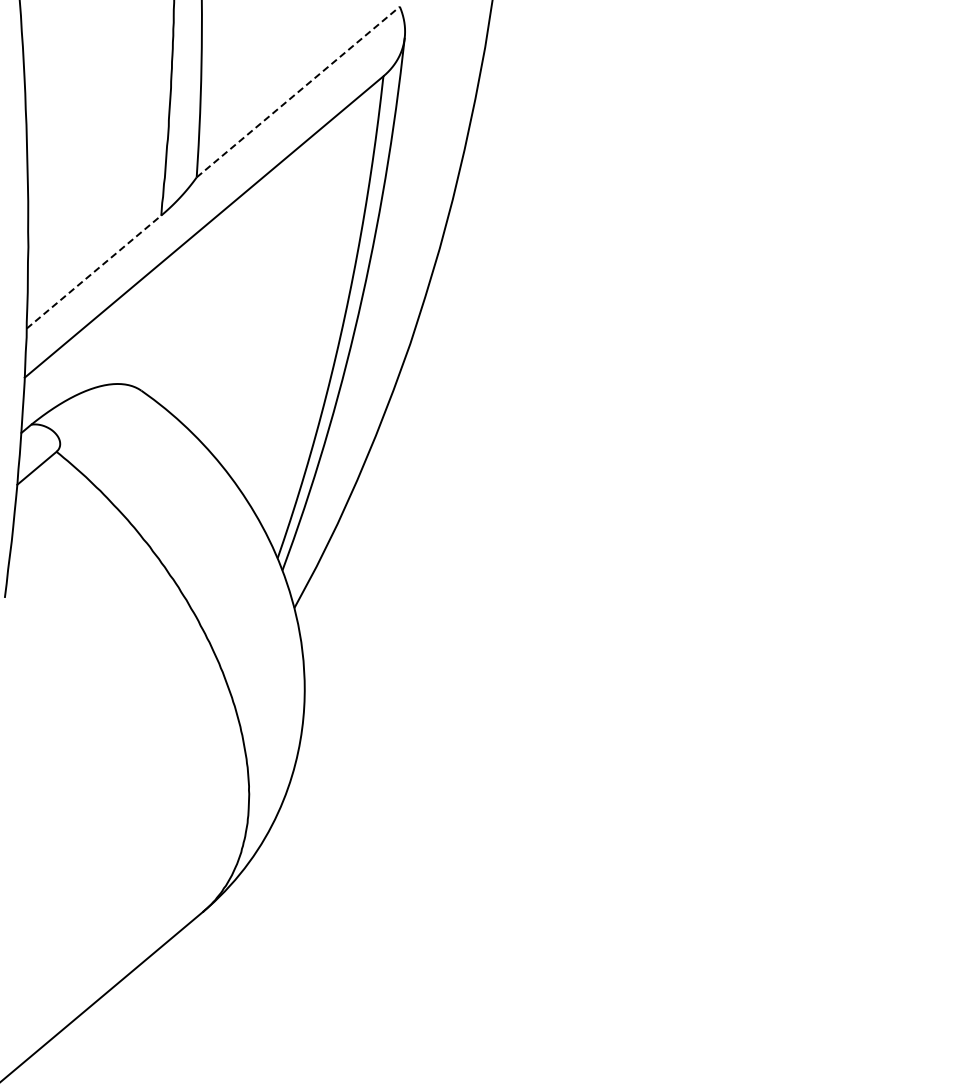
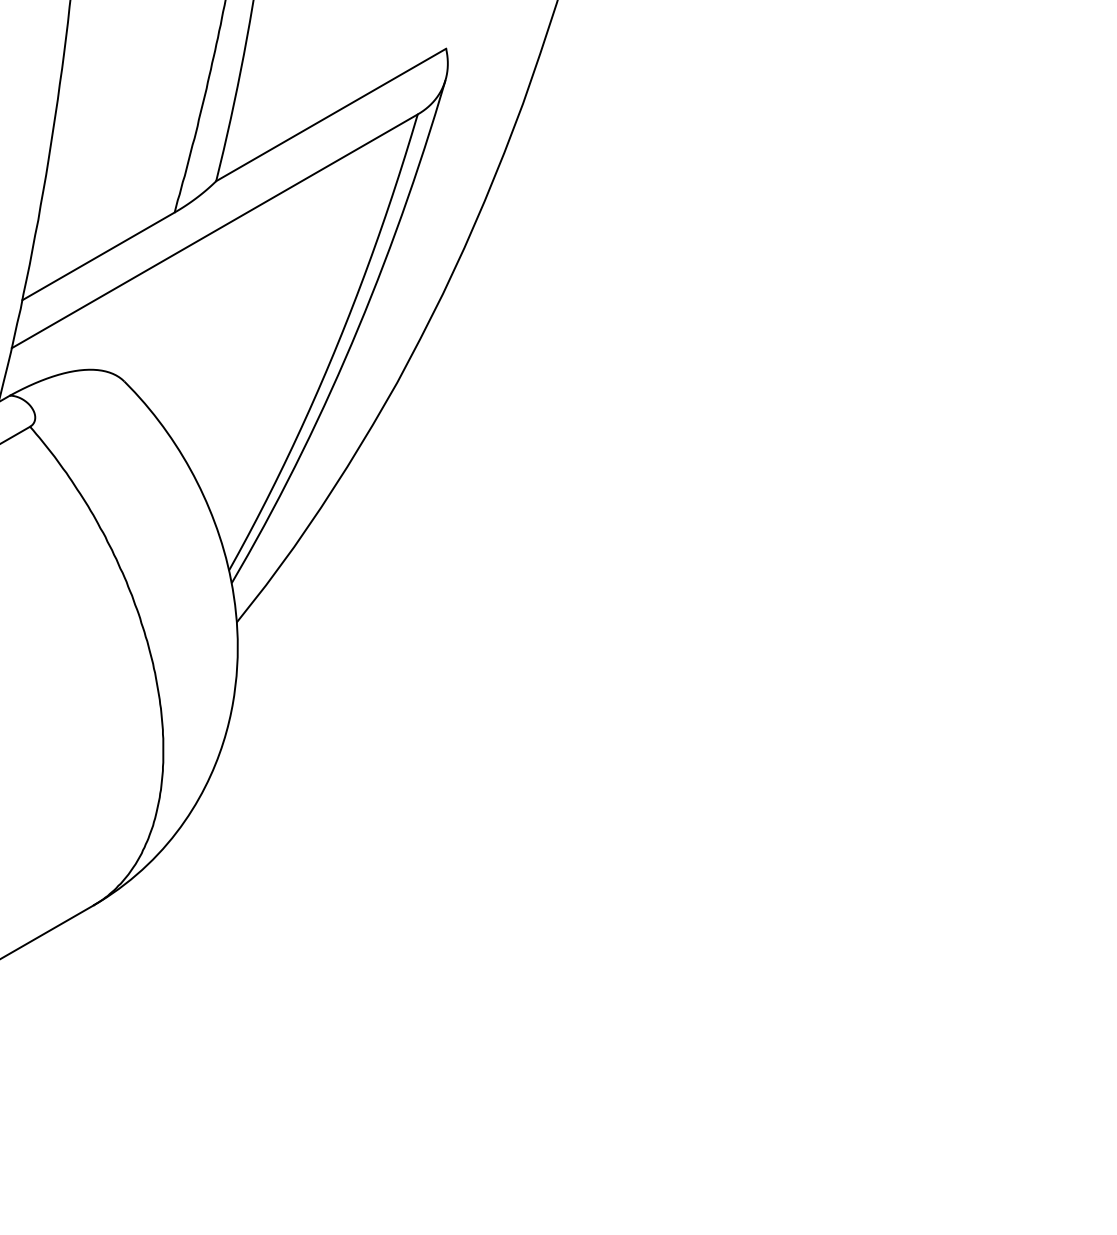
line: (298, 91) -> (331, 114), dashed -> solid
line: (94, 272) -> (98, 256), dashed -> solid

